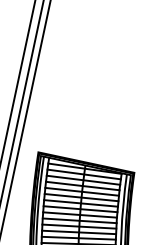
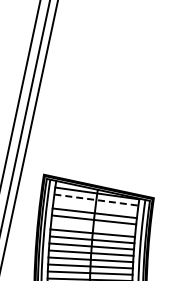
line: (84, 174) -> (96, 200), solid -> dashed
line: (83, 180) -> (95, 206), removed
line: (81, 197) -> (93, 226), removed

